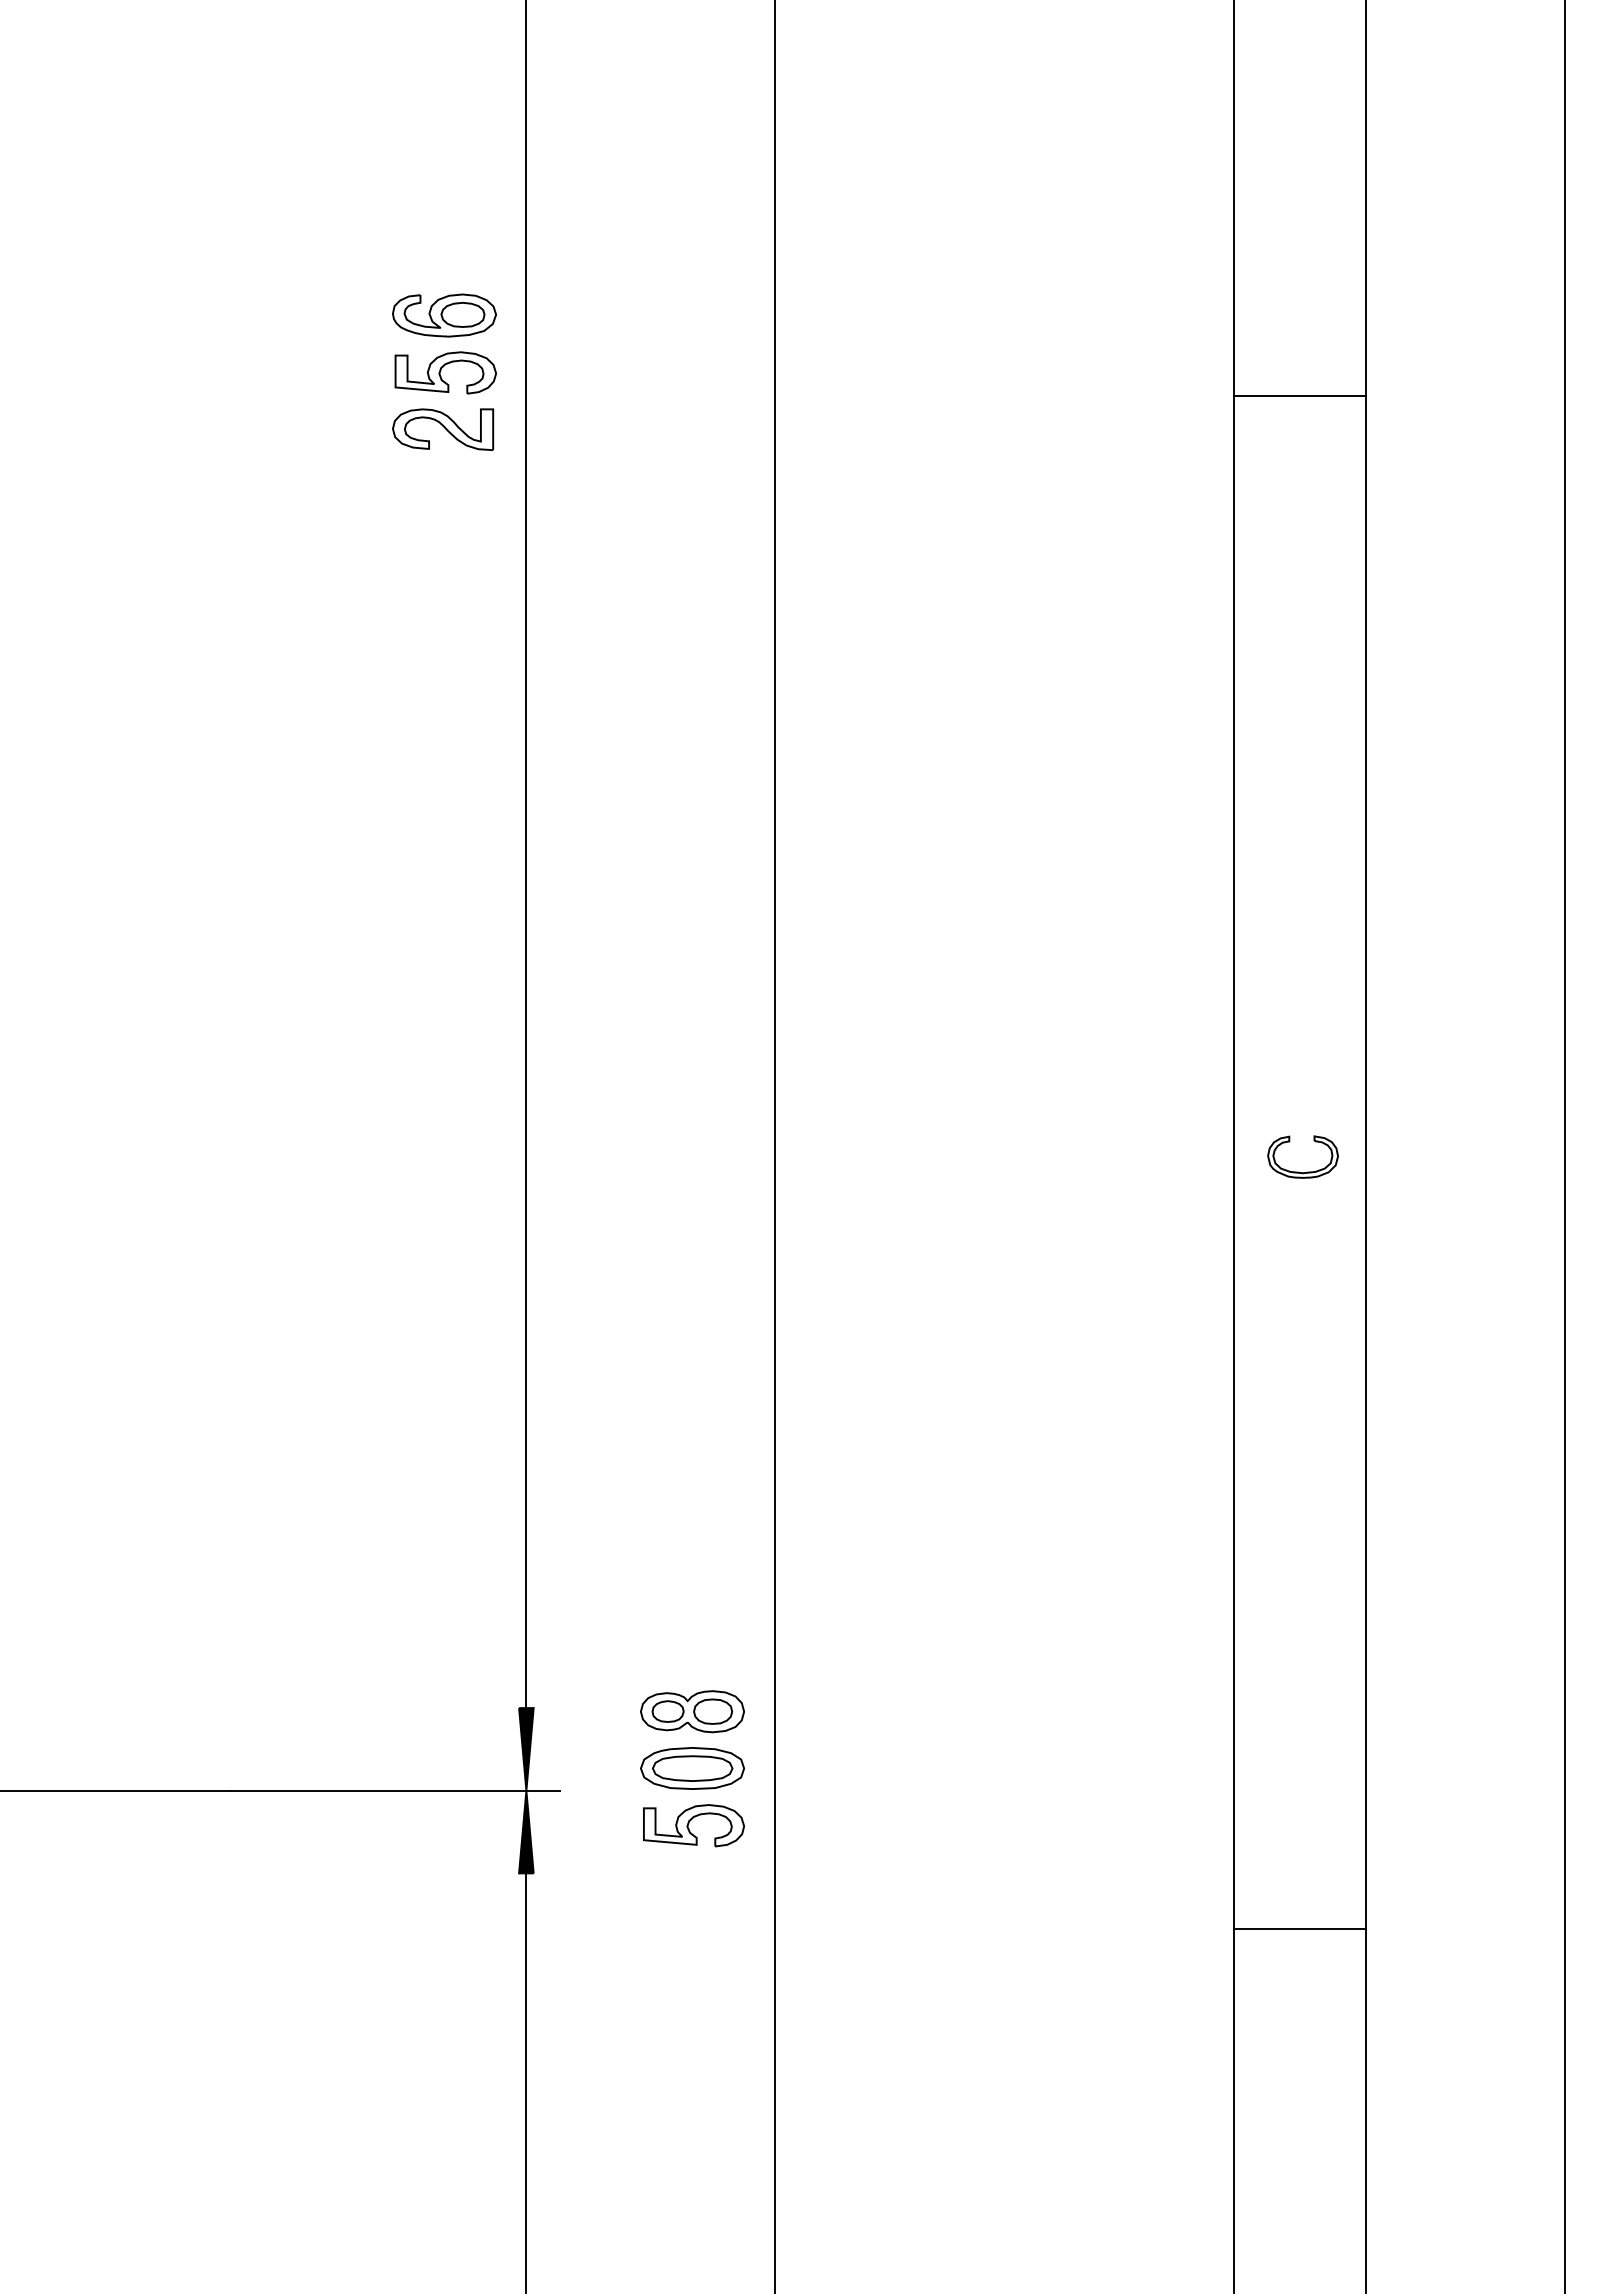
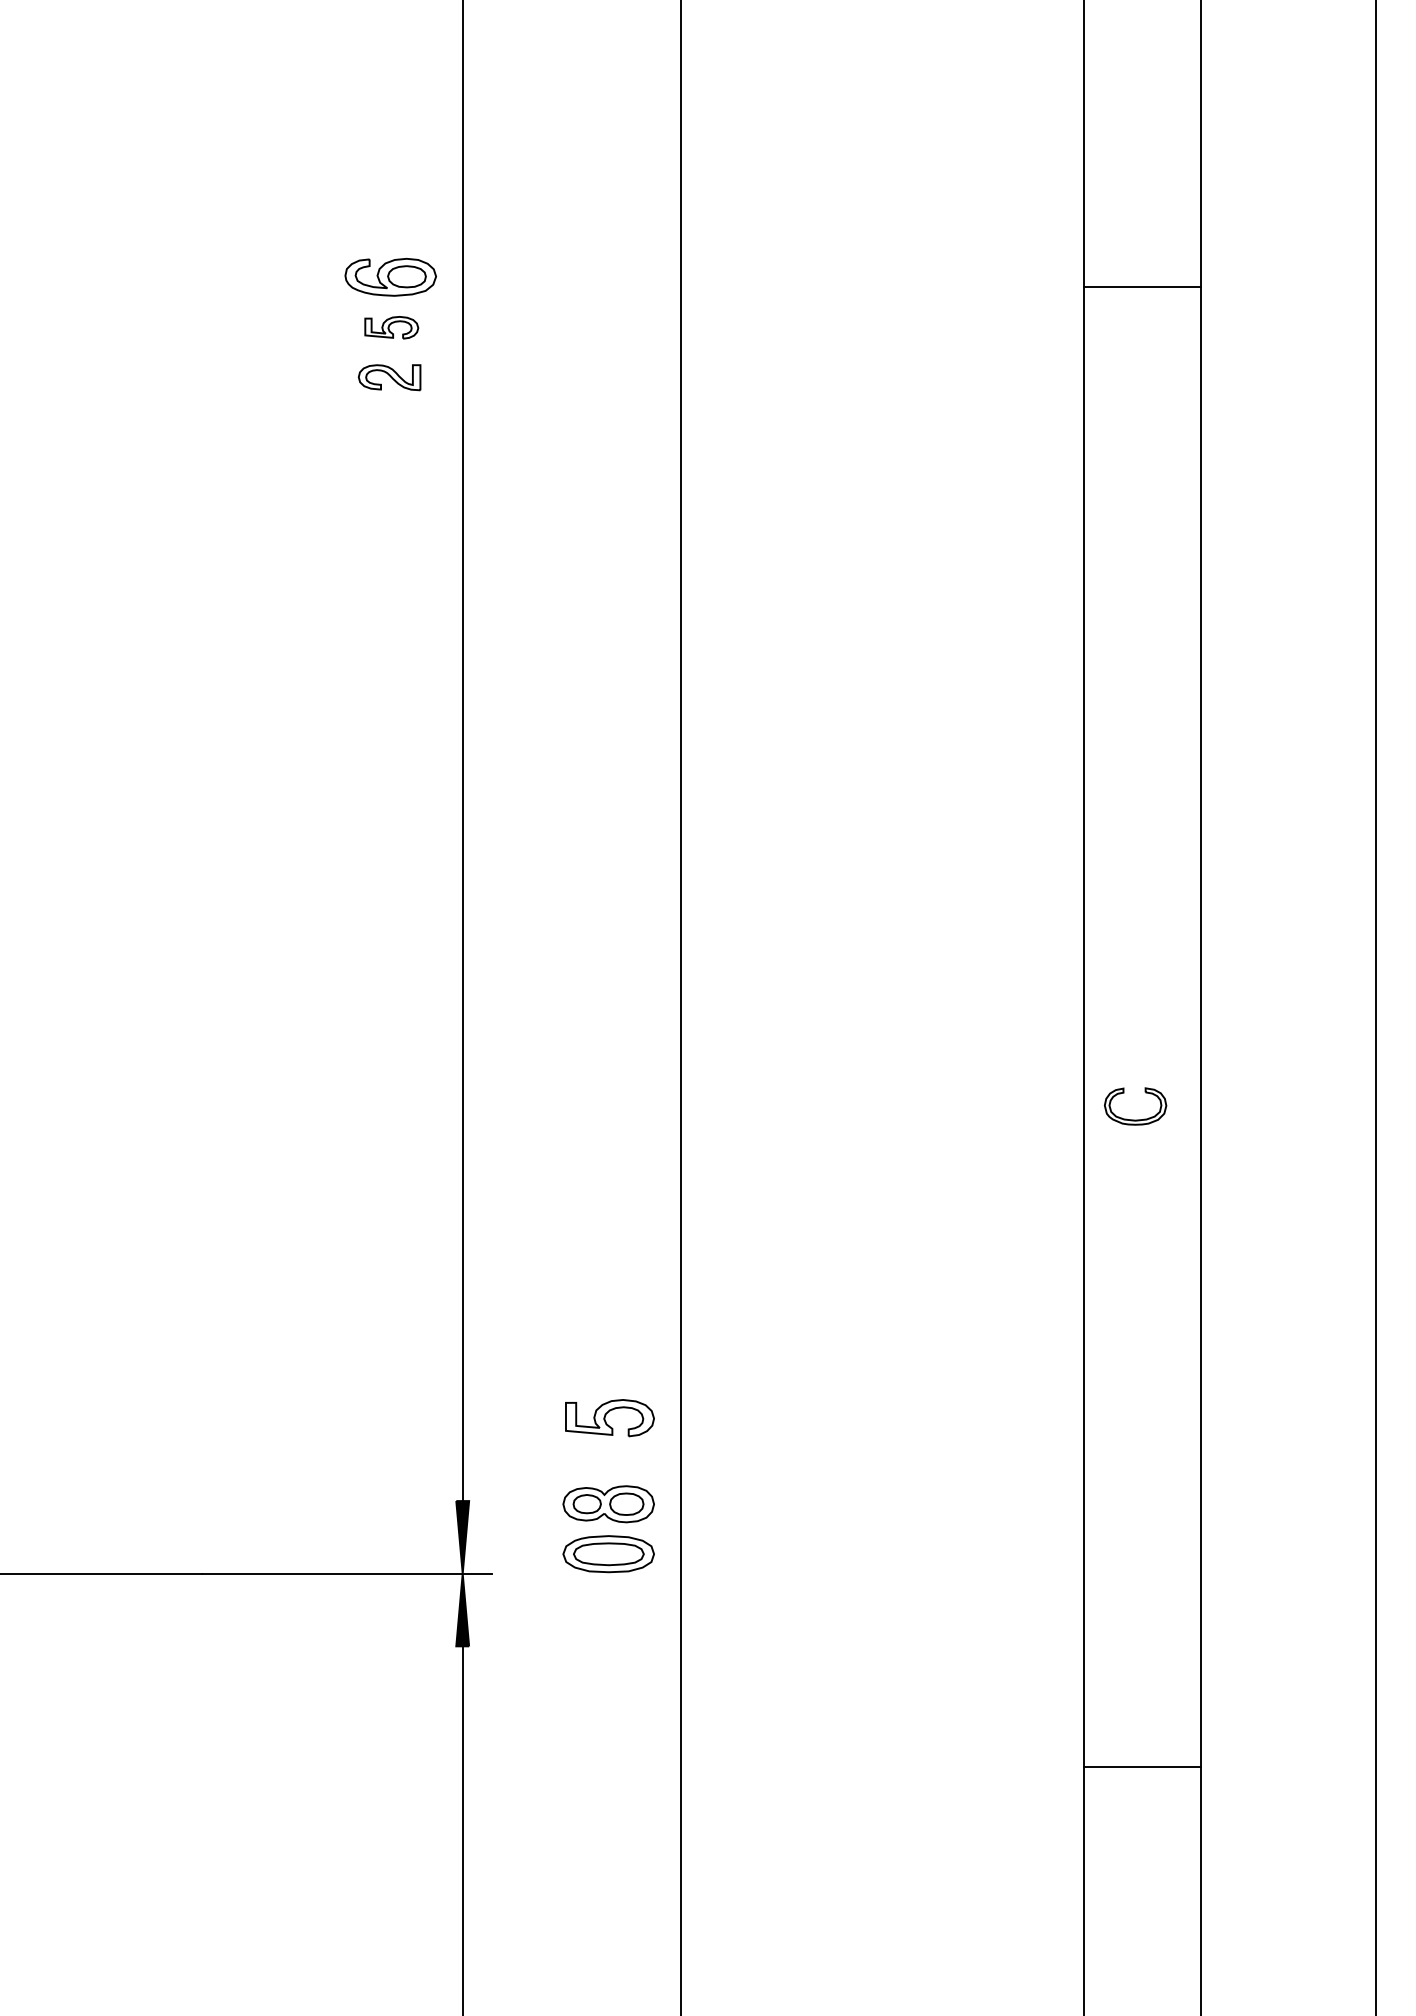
part: (445, 372) -> (391, 327), size x0.6
line: (1299, 396) -> (1142, 286), moved
part: (443, 429) -> (389, 377), size x0.7
part: (1298, 1171) -> (1131, 1119), moved
part: (693, 1825) -> (609, 1417), moved
line: (1299, 1928) -> (1142, 1766), moved

